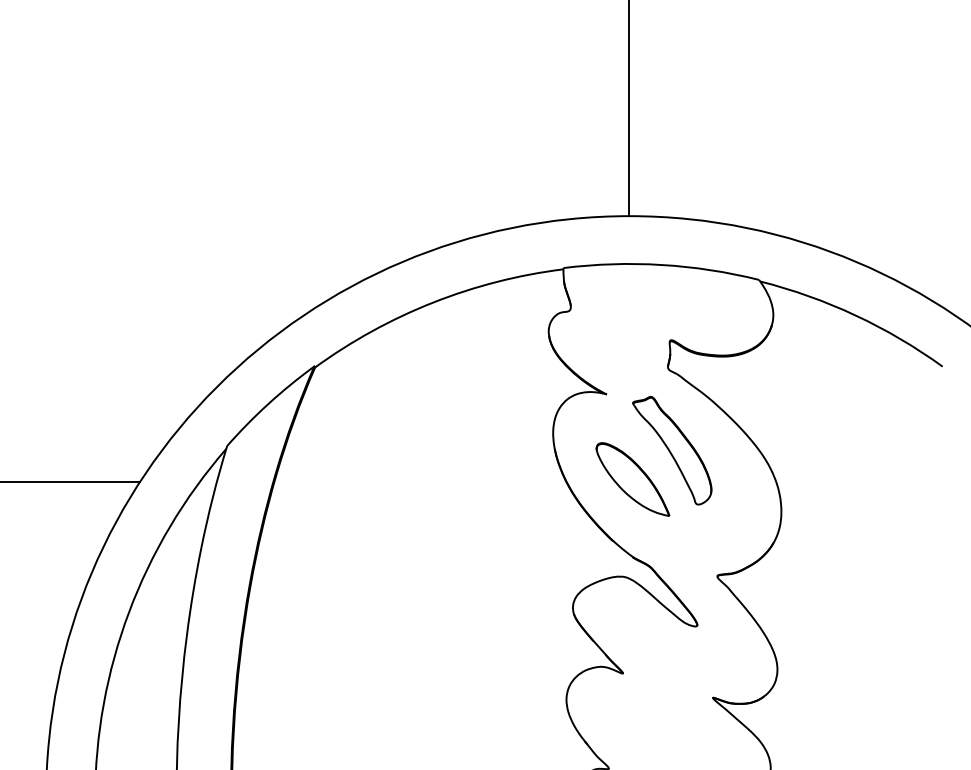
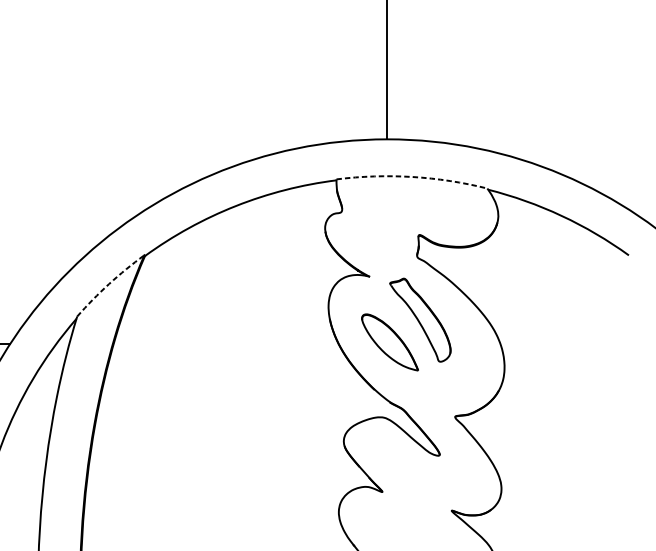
arc: (661, 264) -> (412, 176), solid -> dashed
arc: (268, 403) -> (109, 283), solid -> dashed

